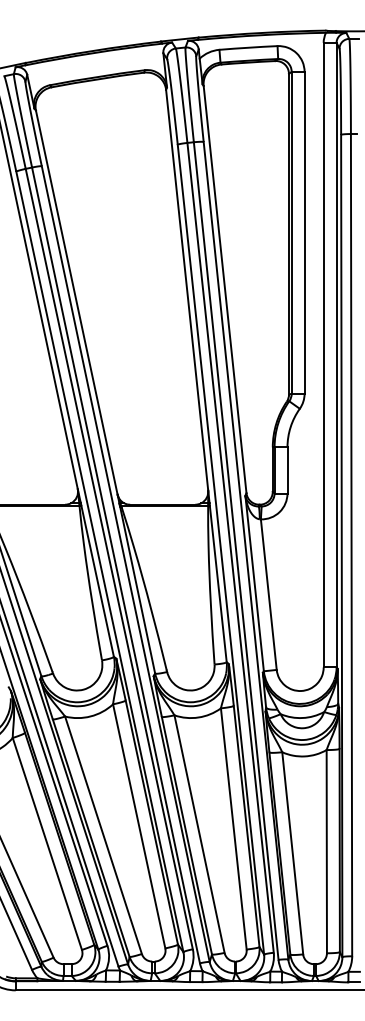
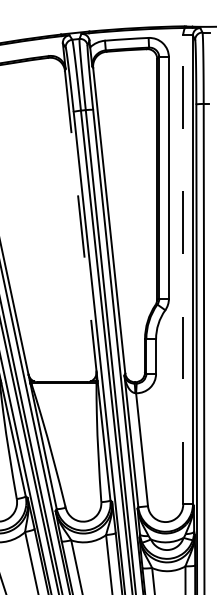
line: (187, 290) -> (81, 221), solid -> dashed
line: (323, 354) -> (183, 269), solid -> dashed

